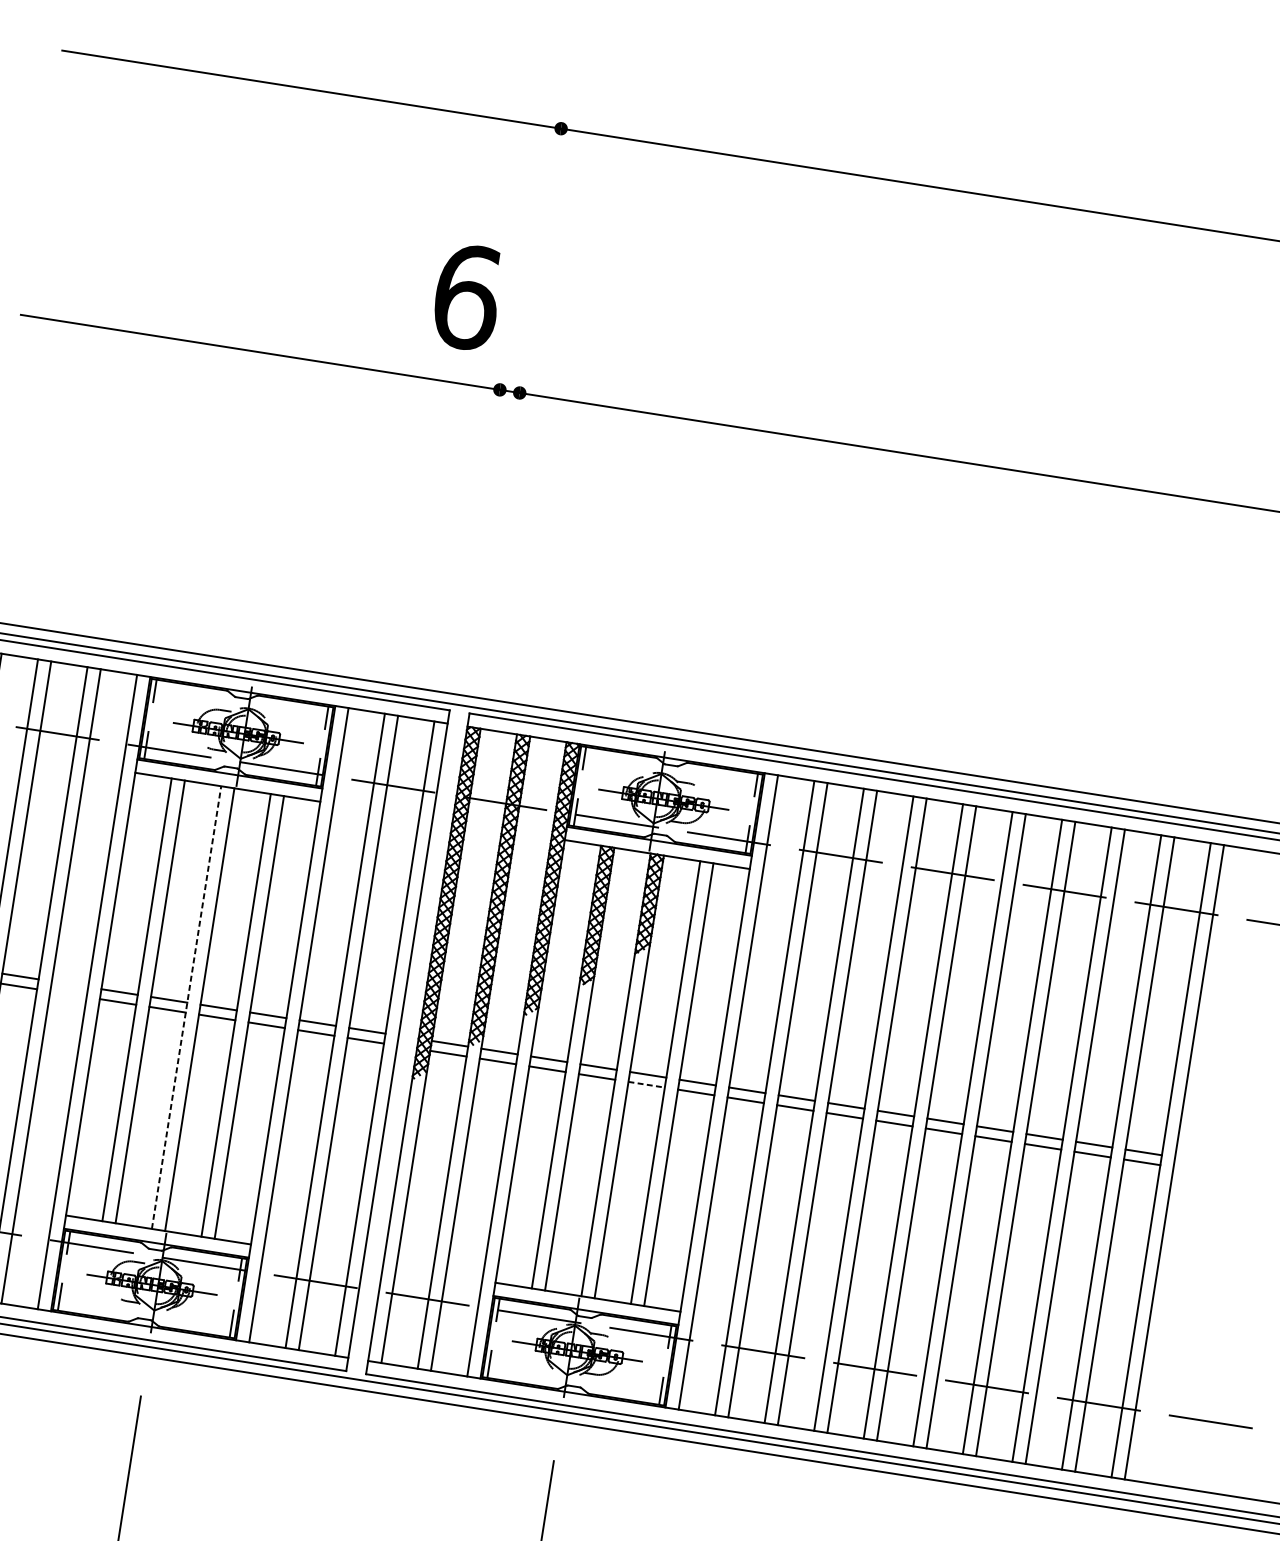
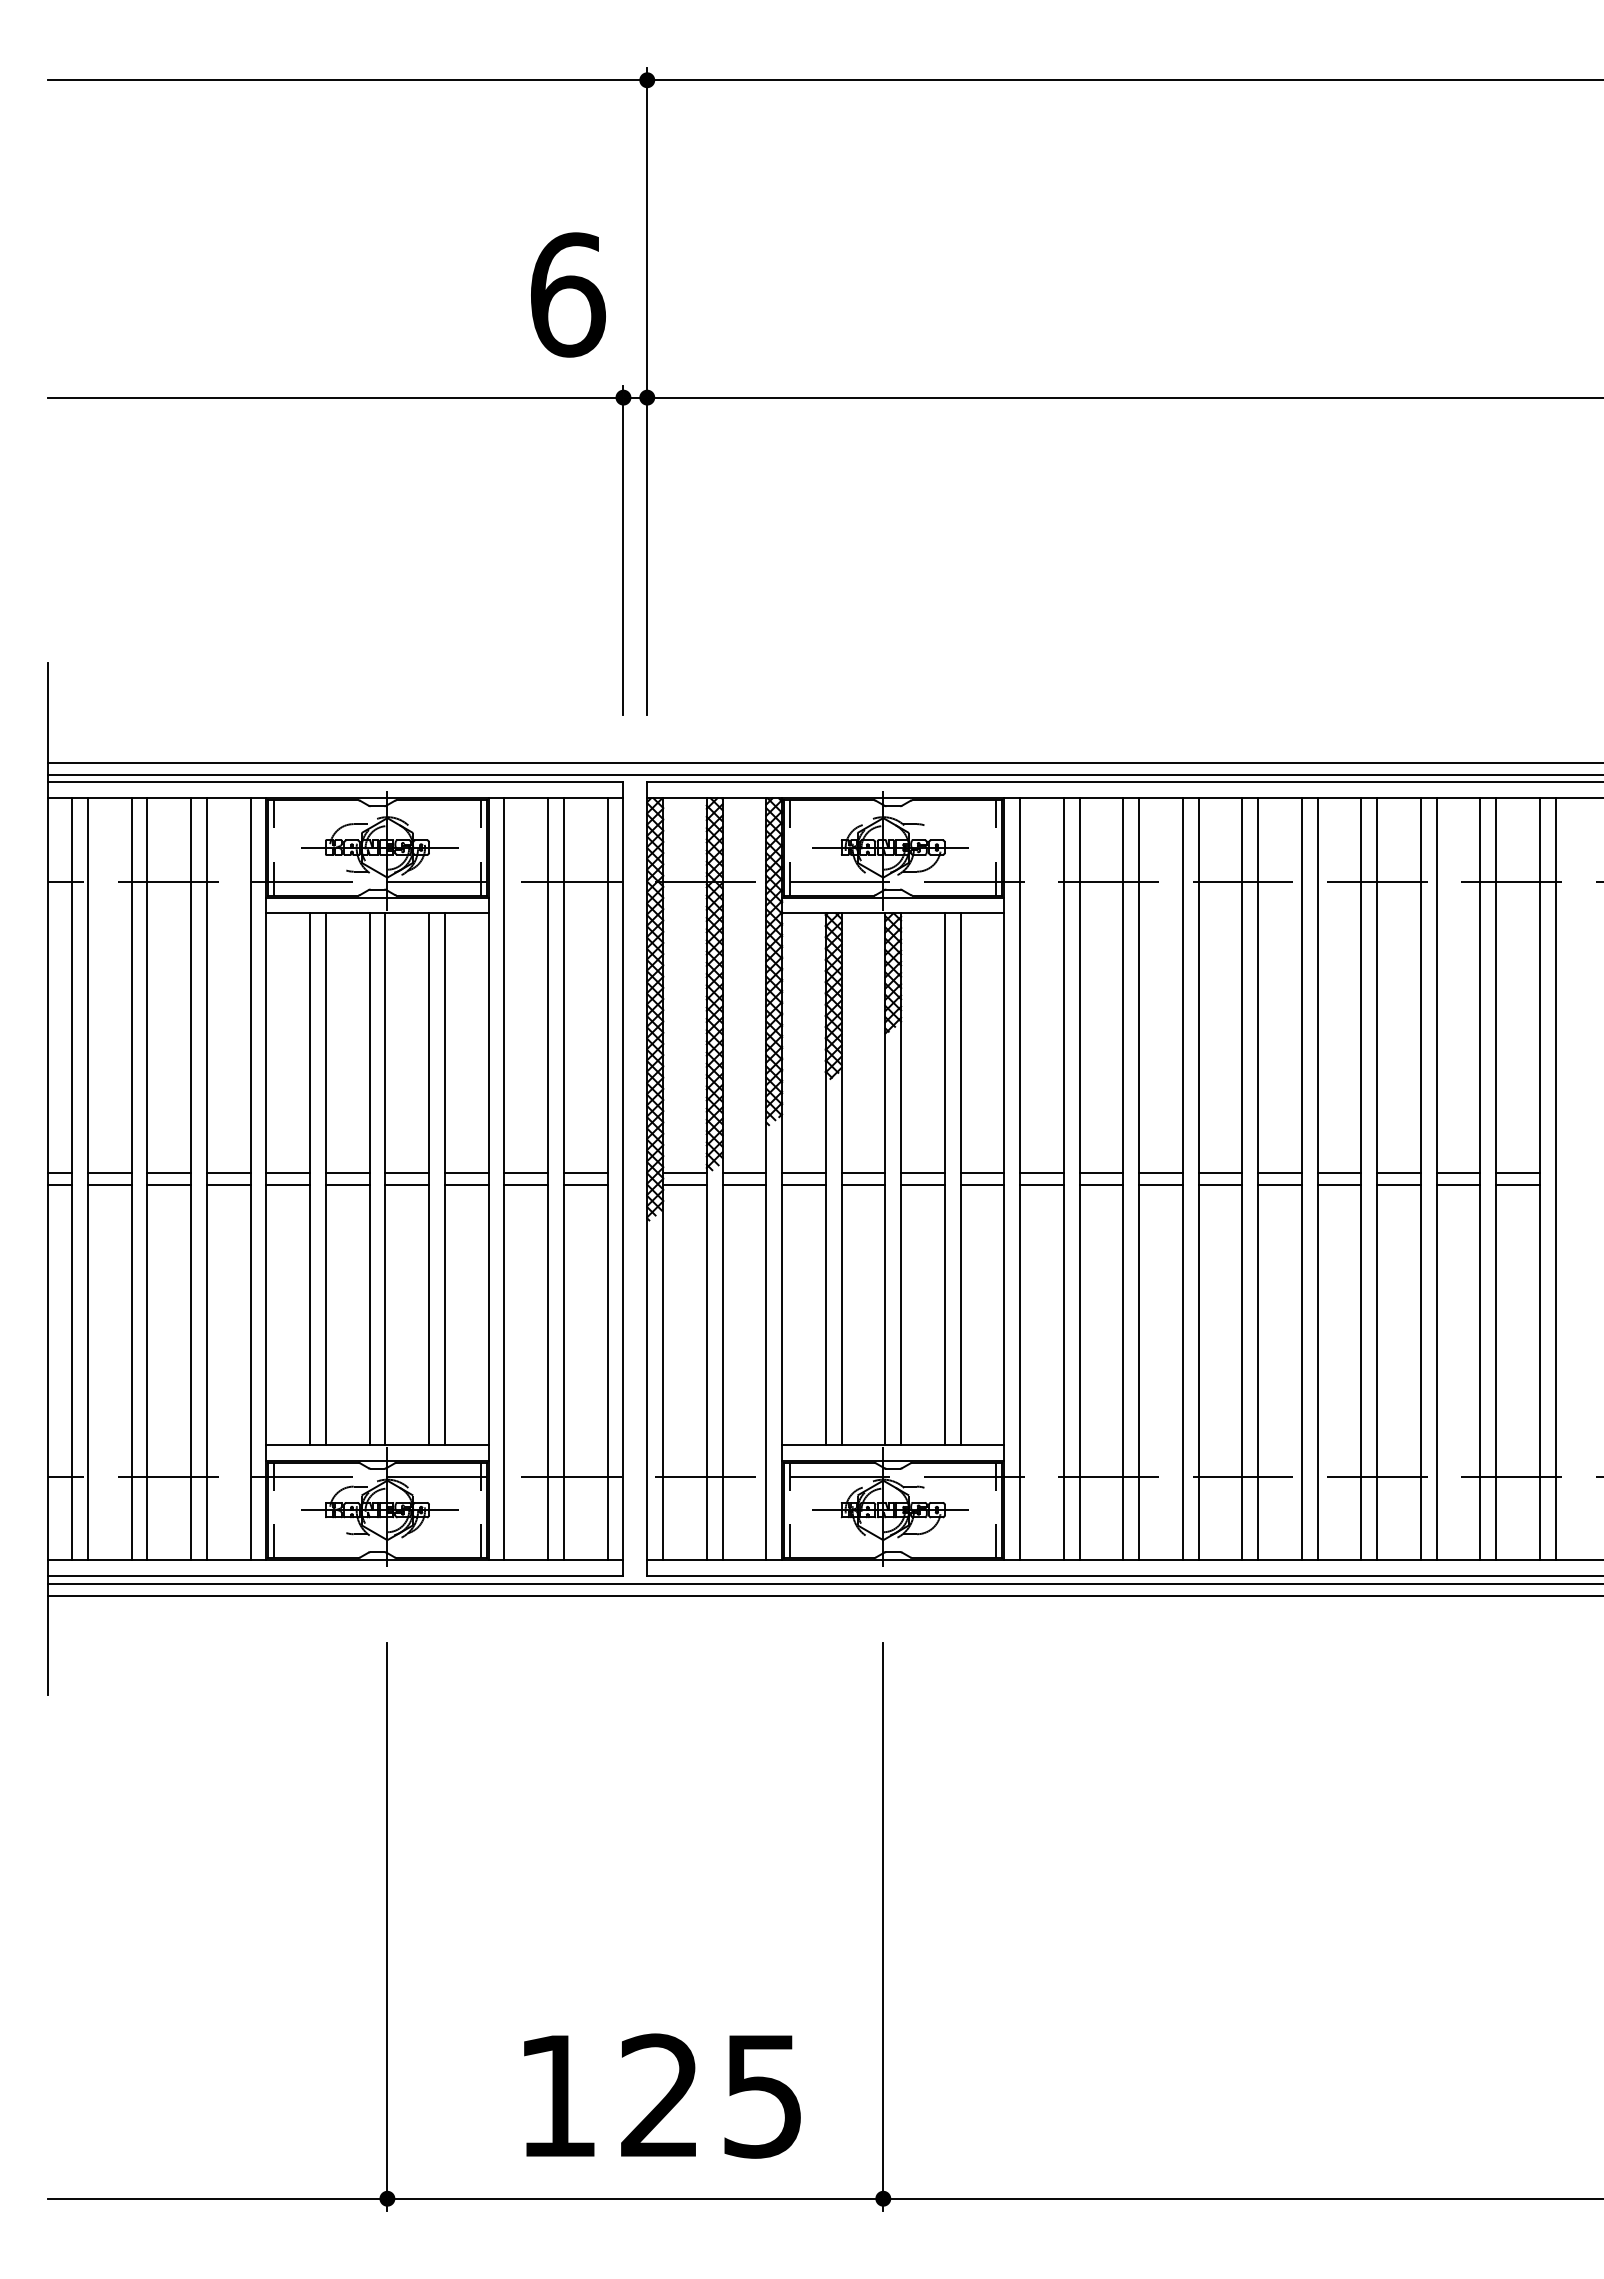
line: (520, 387) -> (647, 391), added
line: (480, 517) -> (623, 550), added
line: (69, 984) -> (228, 1173), added
line: (68, 994) -> (228, 1185), added
line: (186, 1007) -> (369, 1179), dashed -> solid
line: (646, 1084) -> (922, 1185), dashed -> solid

